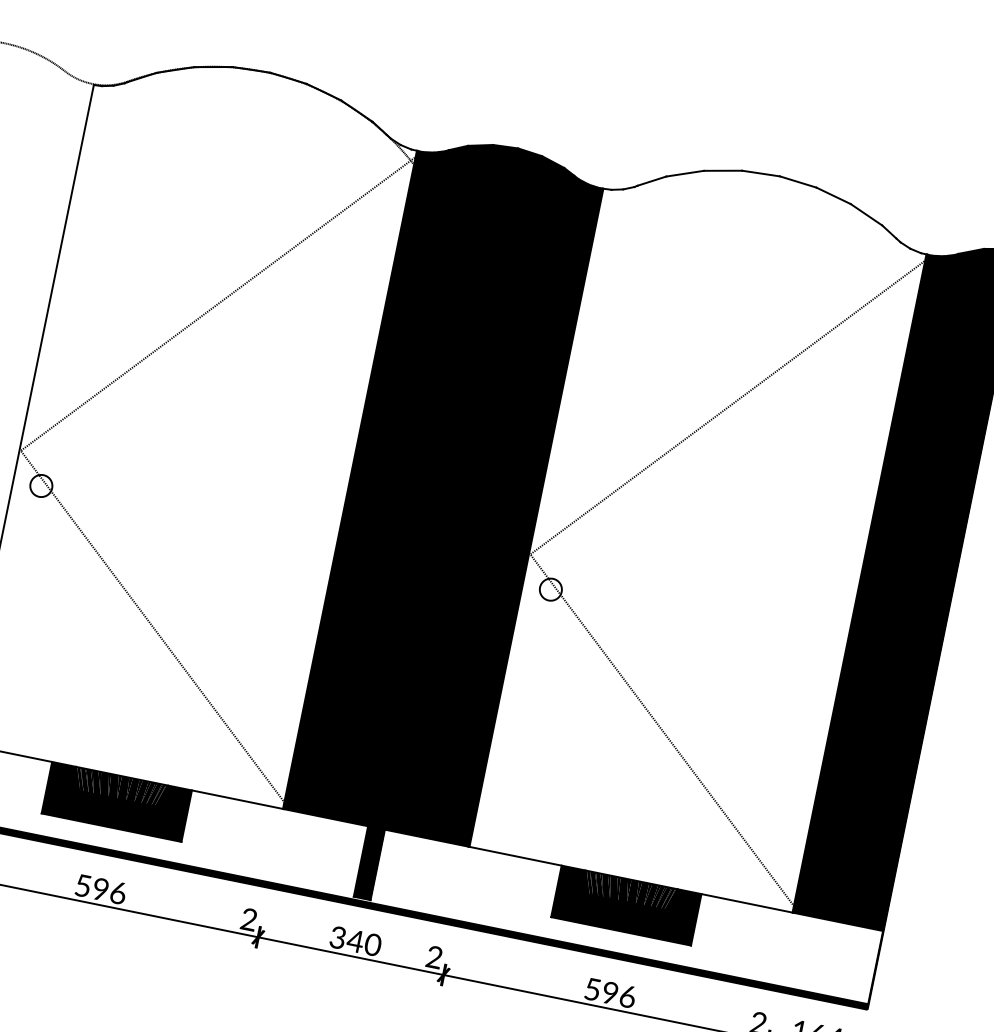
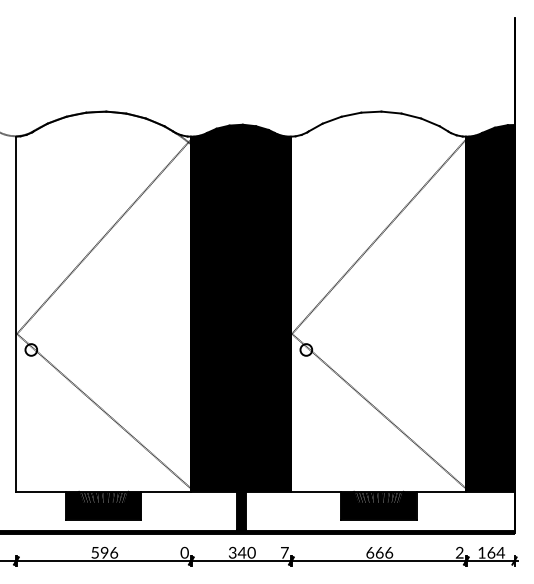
text: (248, 920) -> (184, 553), 2 -> 0
text: (434, 956) -> (284, 552), 2 -> 7
text: (600, 990) -> (374, 552), 596 -> 666

